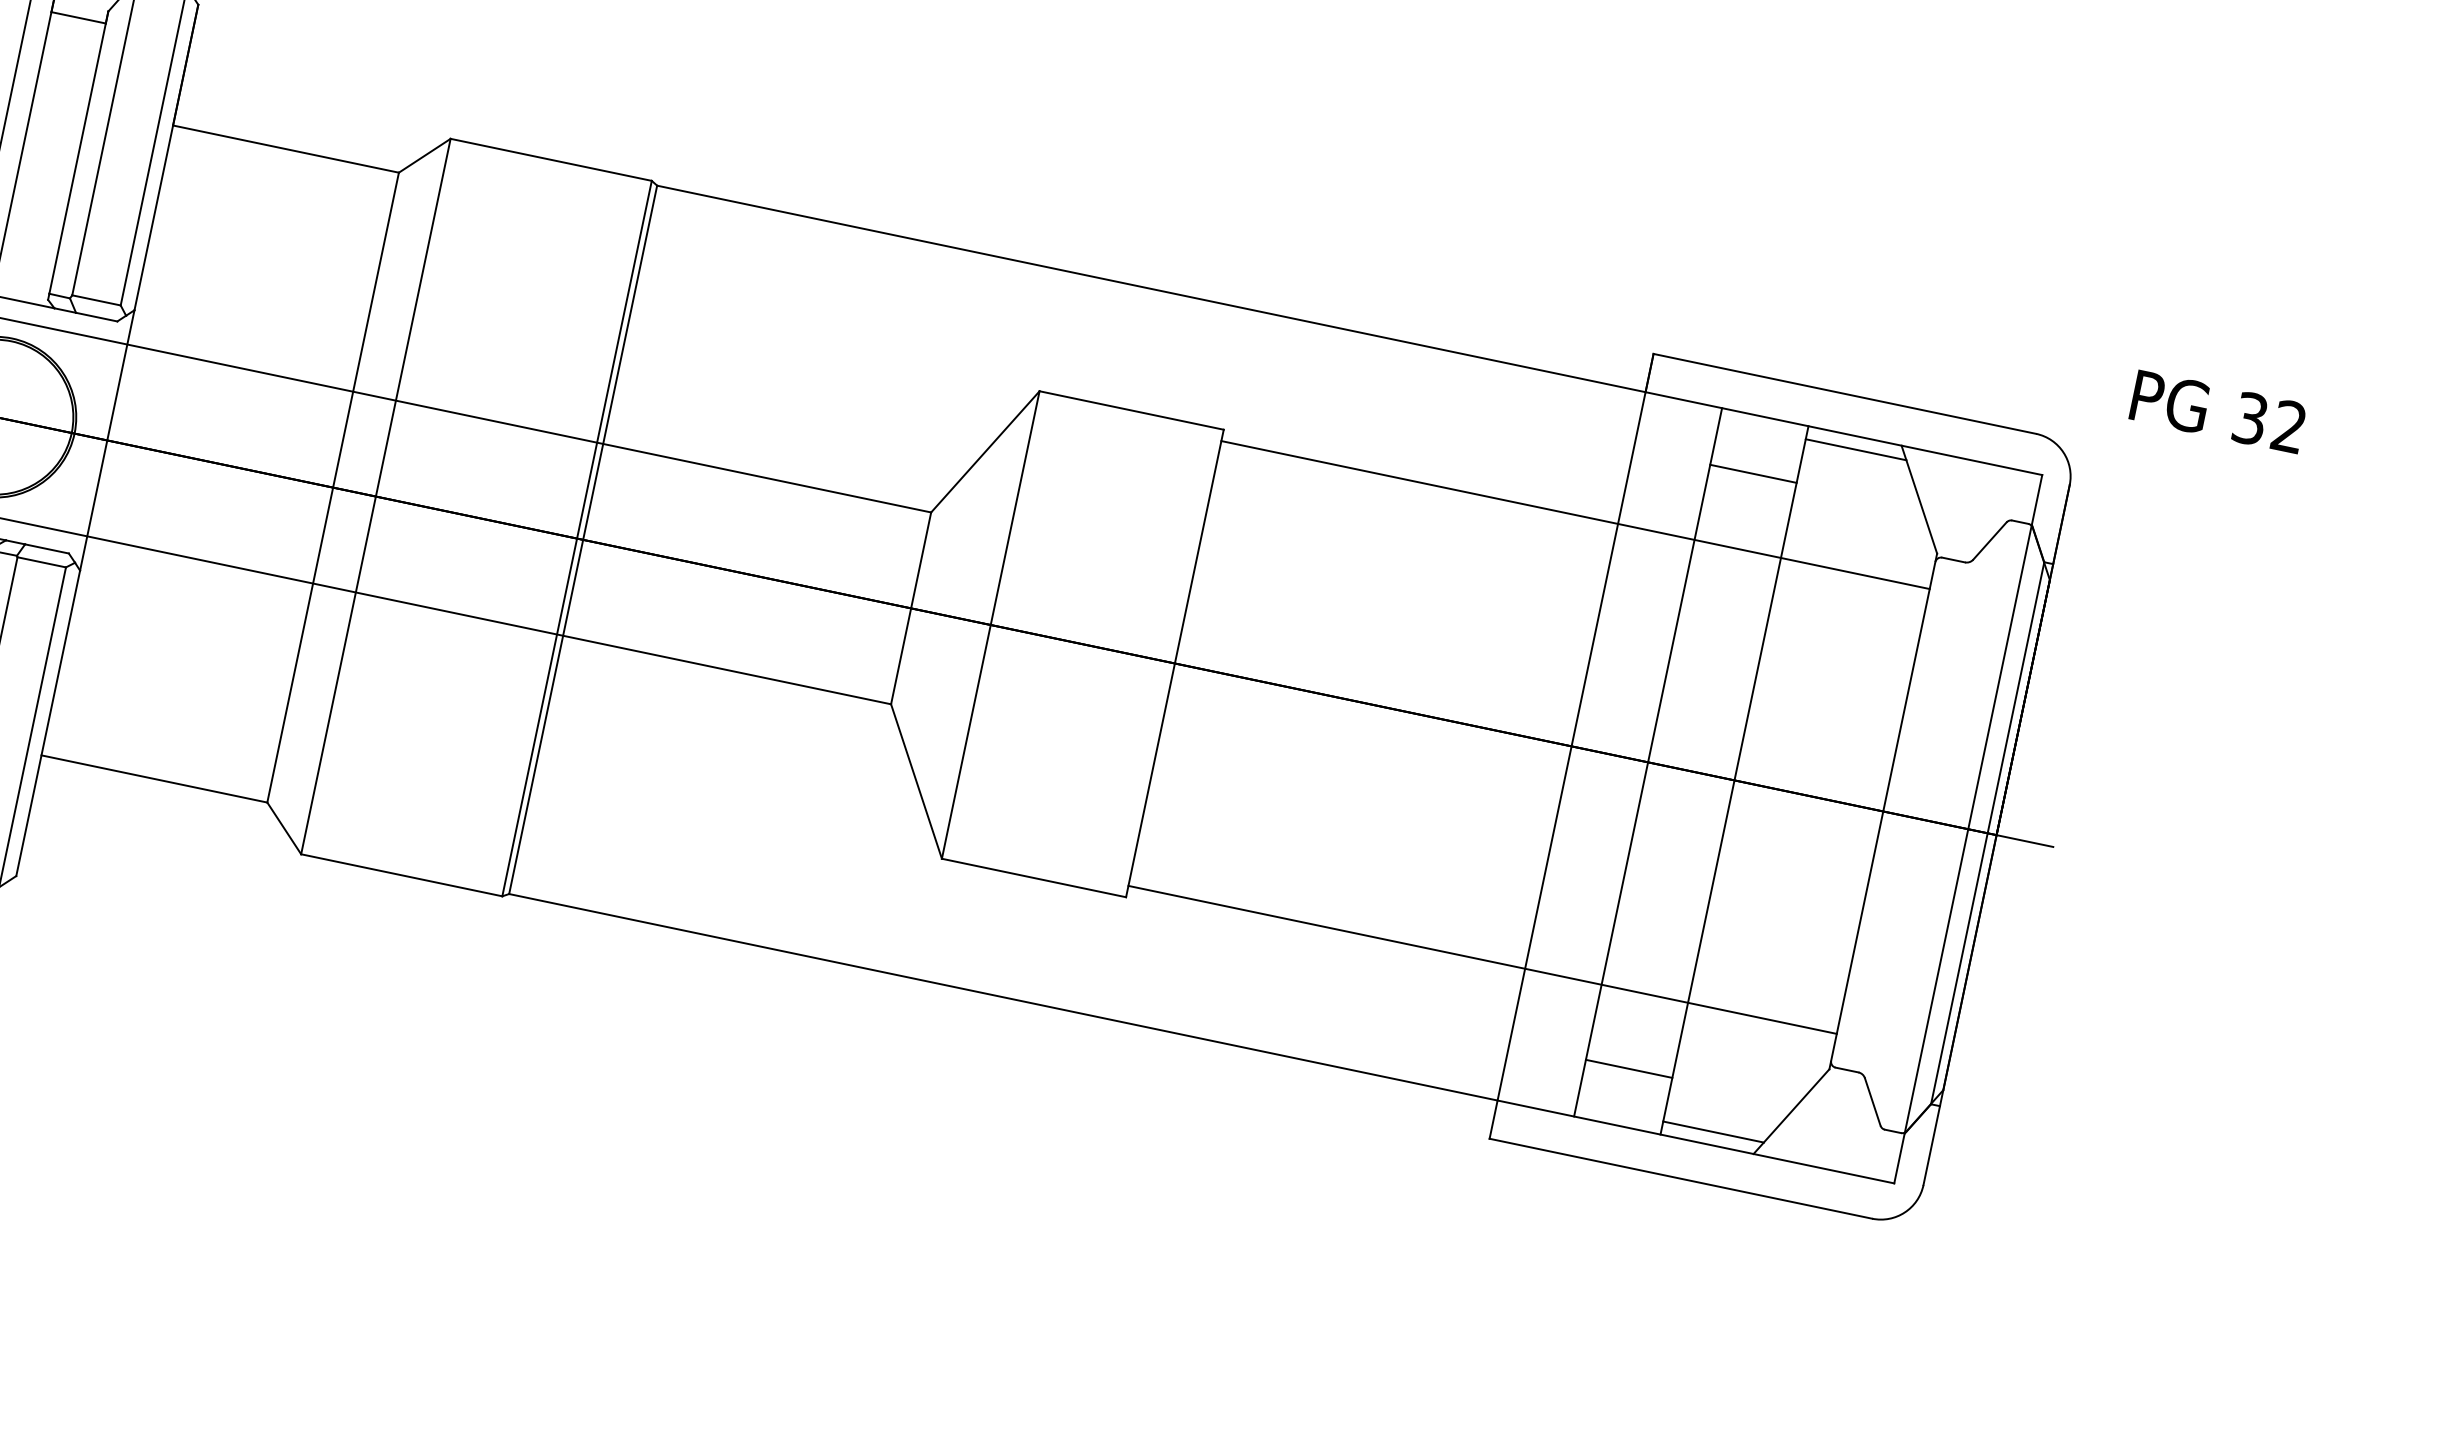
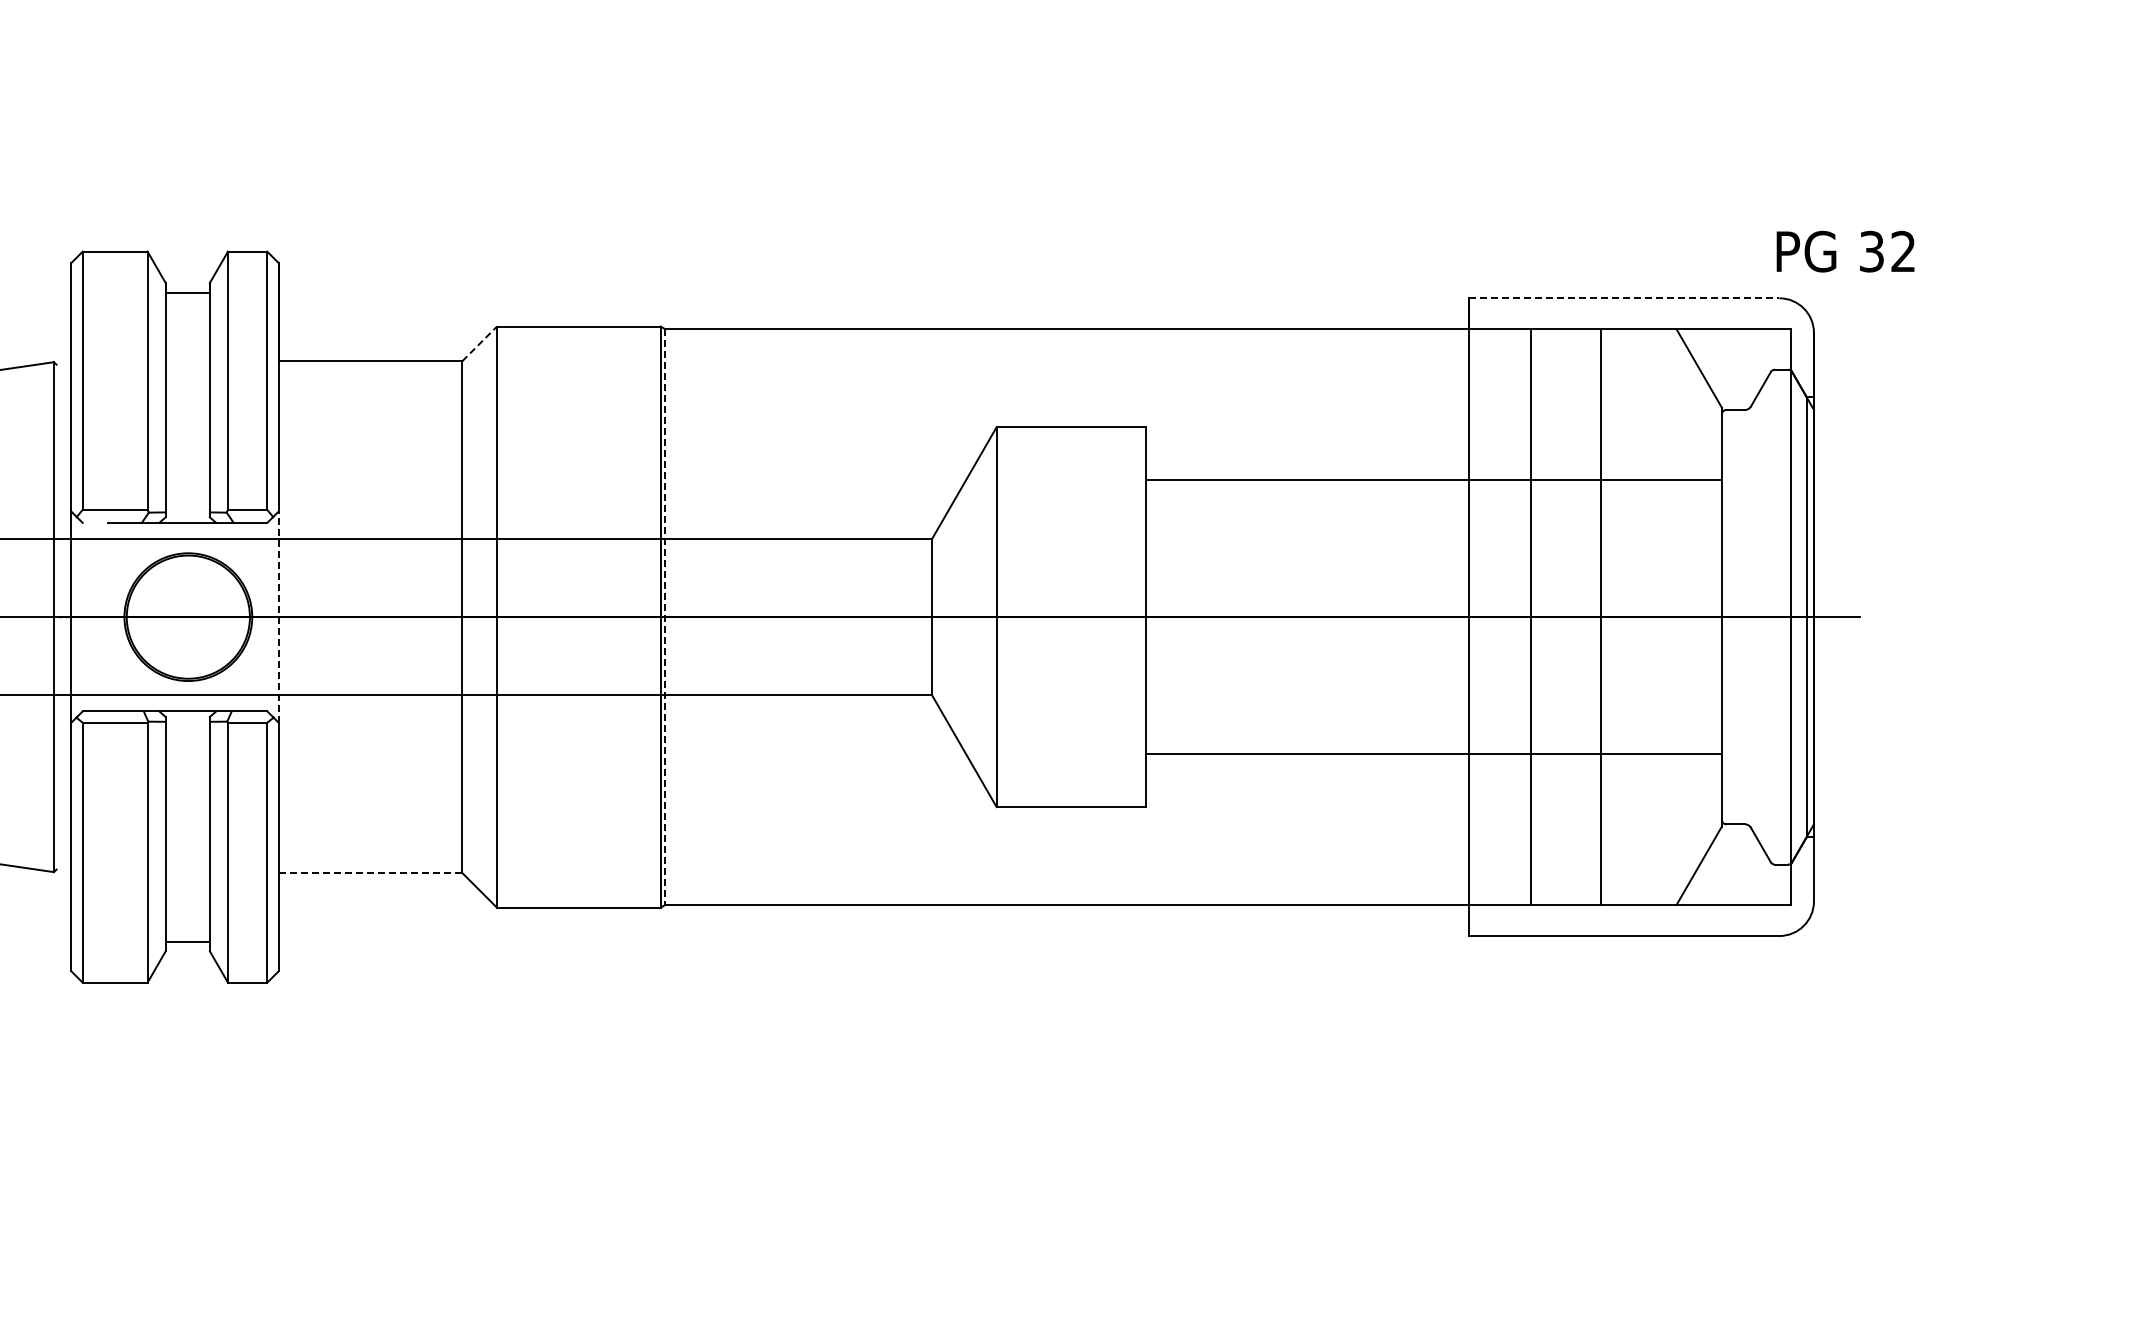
line: (424, 155) -> (479, 343), solid -> dashed
line: (1845, 394) -> (1624, 298), solid -> dashed
text: (2218, 411) -> (1845, 251), moved
line: (106, 440) -> (278, 617), solid -> dashed
line: (1855, 449) -> (1641, 339), removed
line: (1752, 473) -> (1565, 375), removed
line: (1574, 514) -> (1433, 480), moved
line: (583, 540) -> (665, 617), solid -> dashed
line: (154, 779) -> (370, 873), solid -> dashed
line: (1482, 959) -> (1433, 753), moved
line: (1628, 1068) -> (1565, 858), removed
line: (1713, 1132) -> (1641, 894), removed

